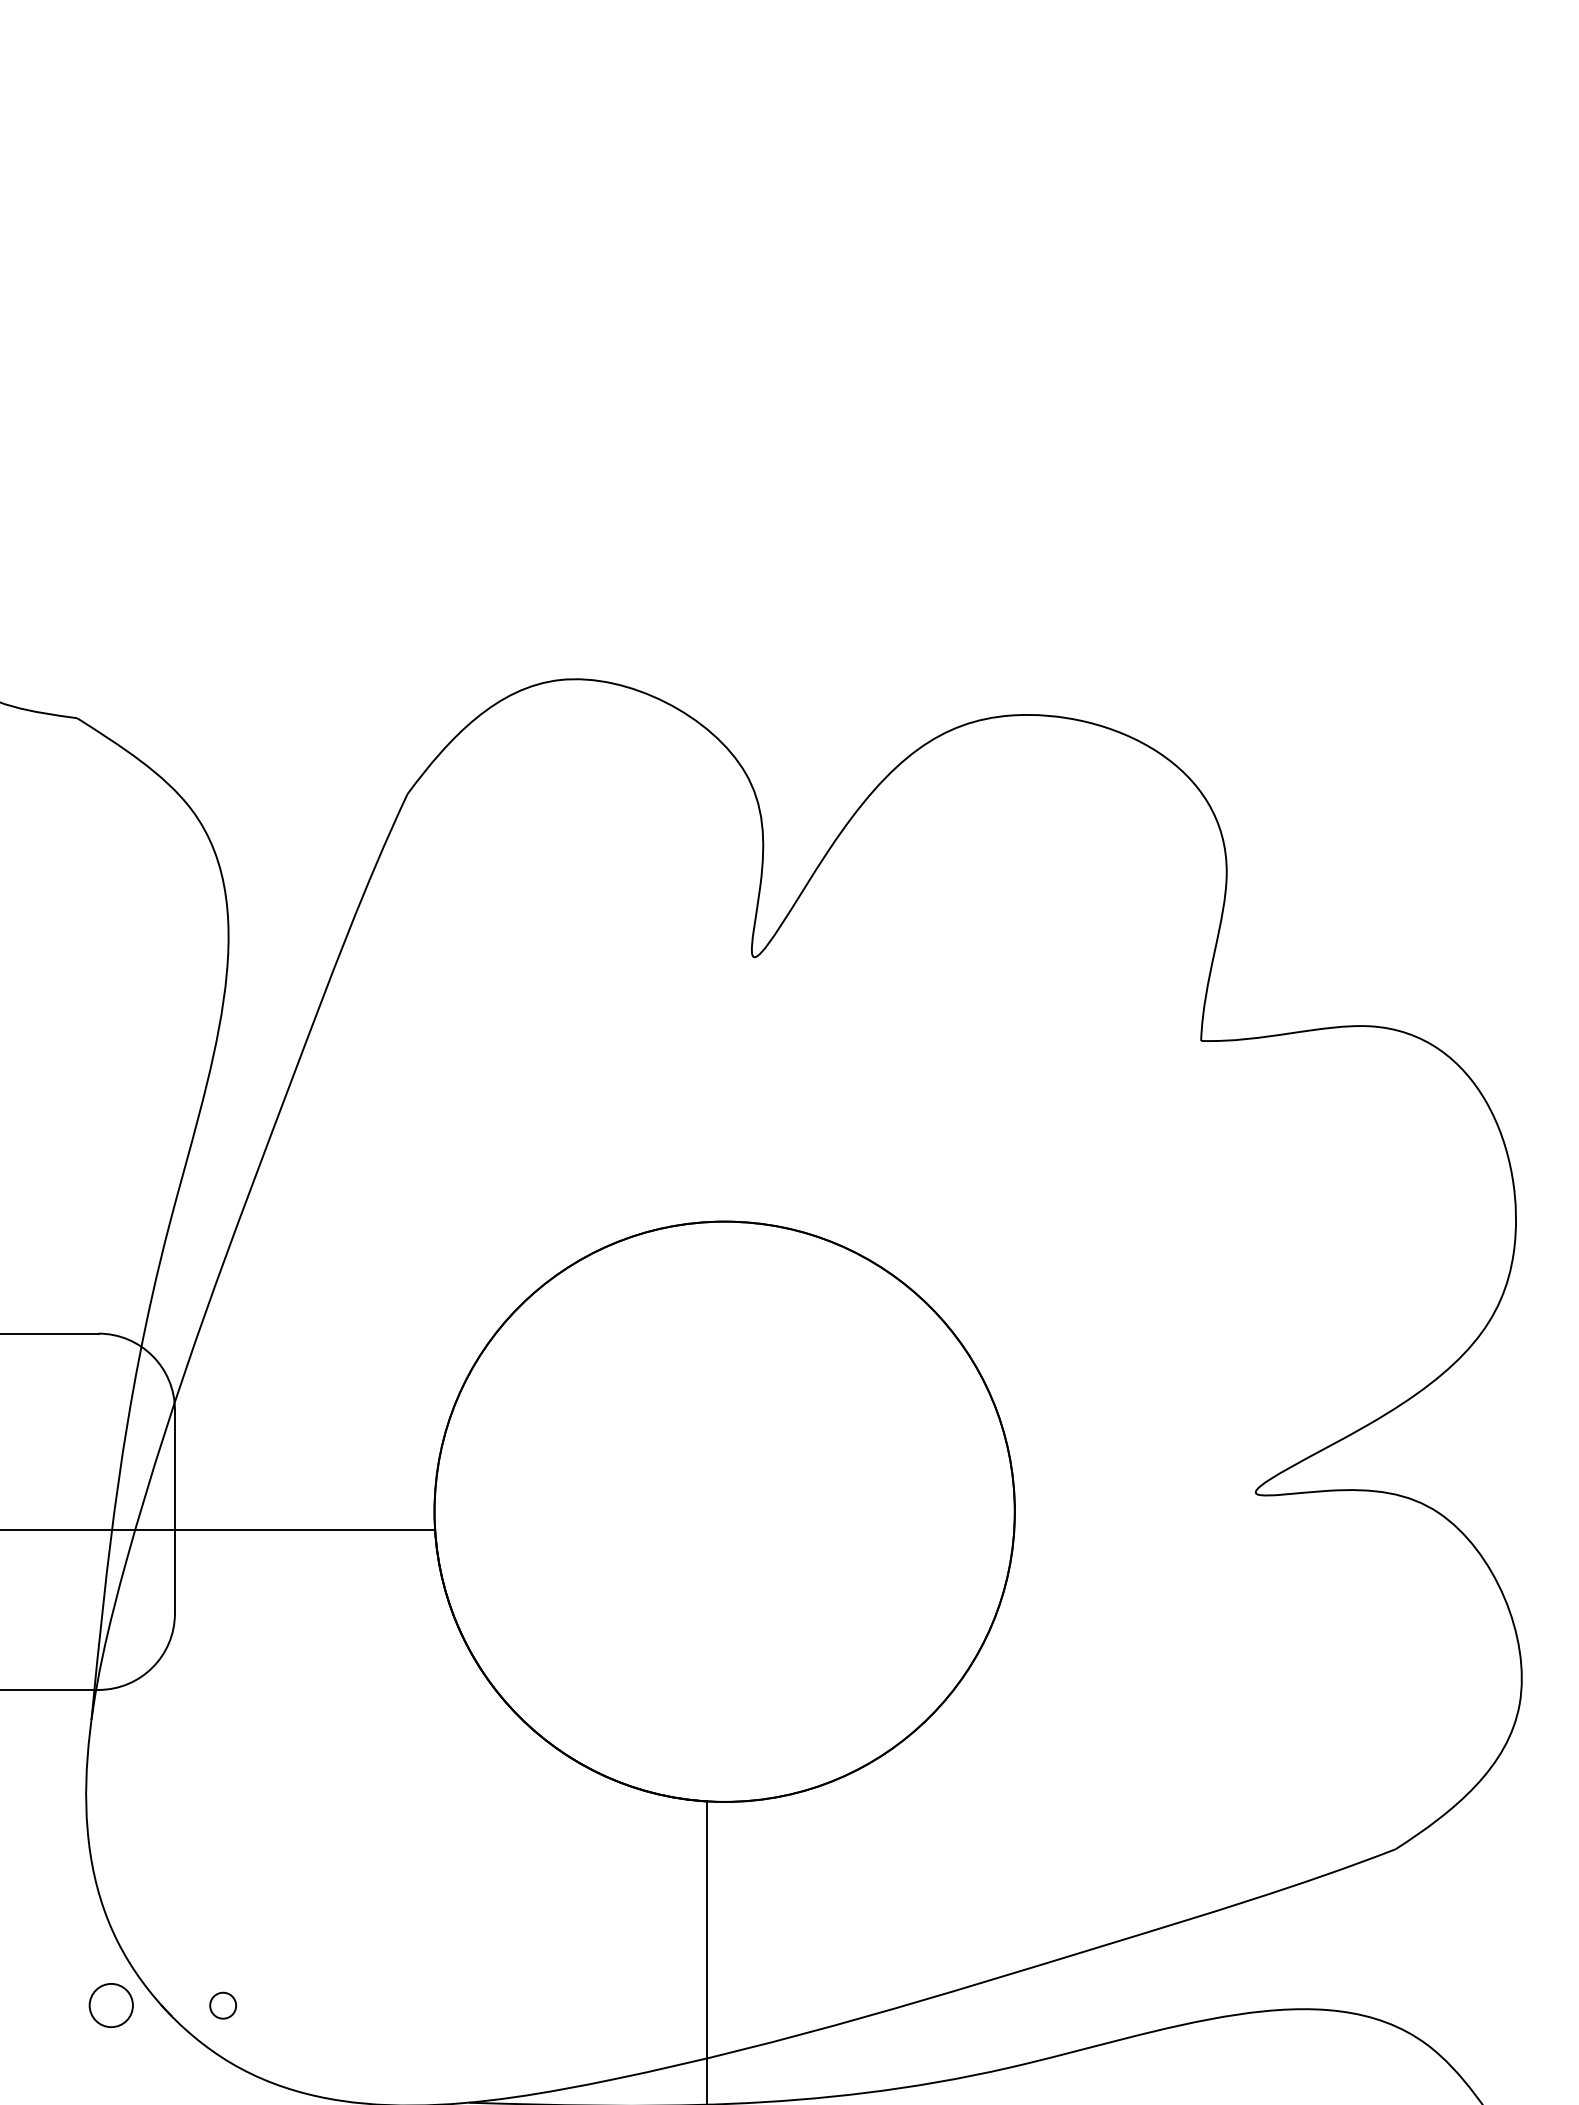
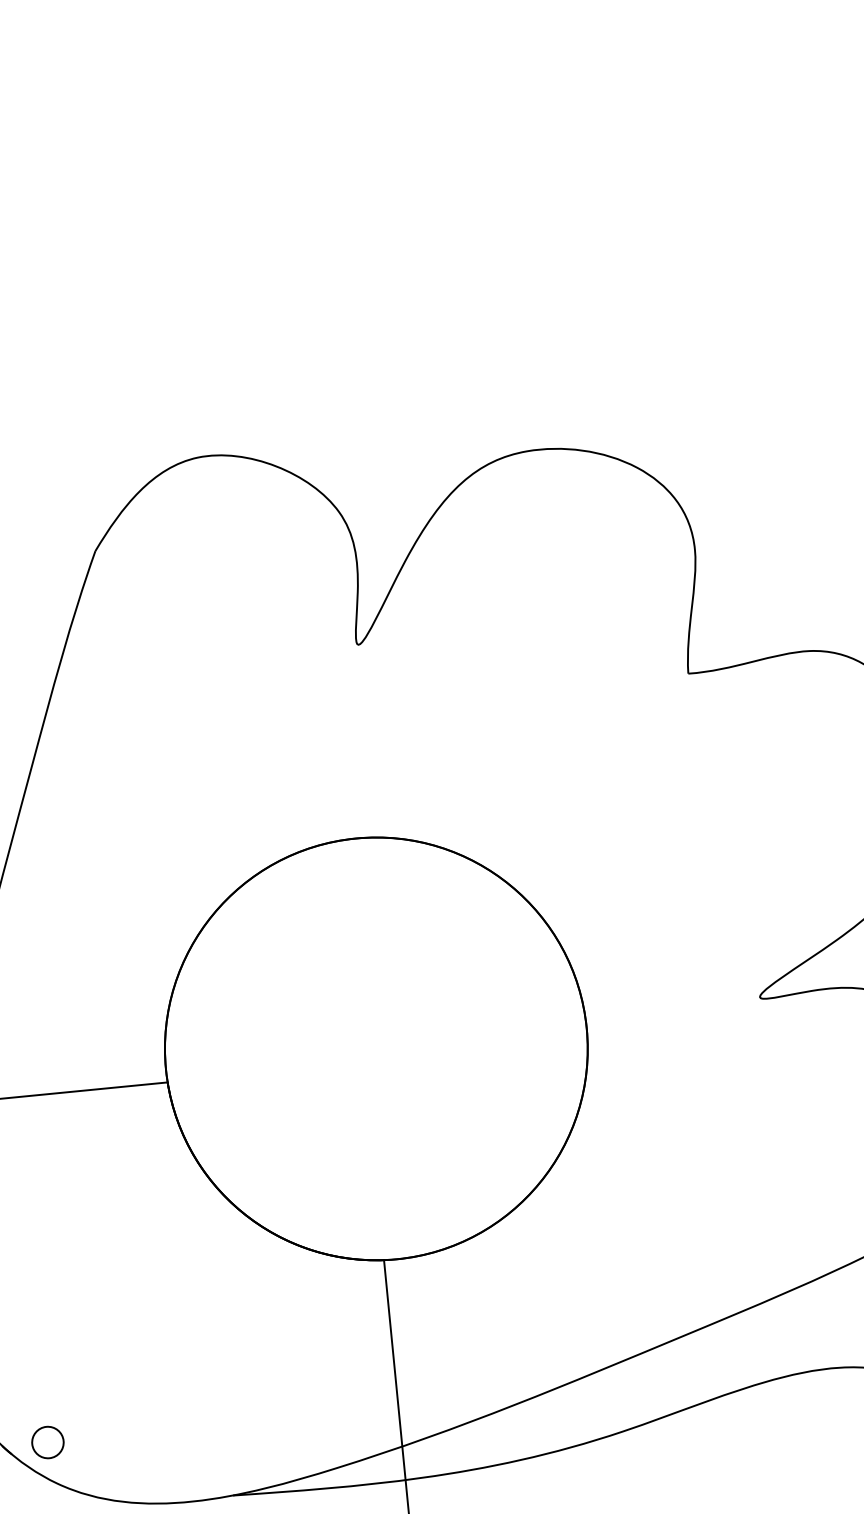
circle: (222, 2005) -> (47, 1442), size x1.67

